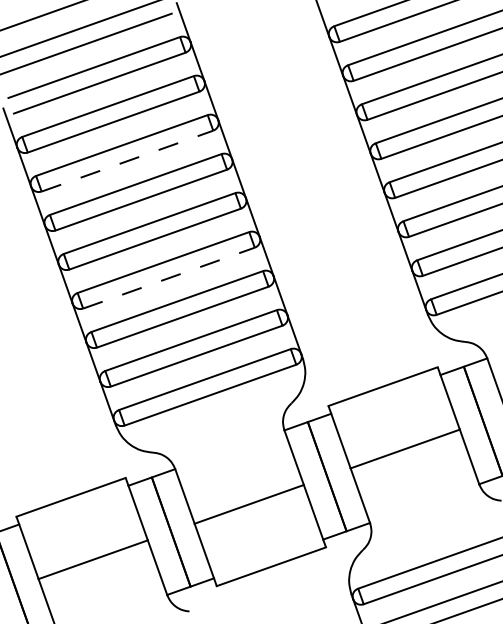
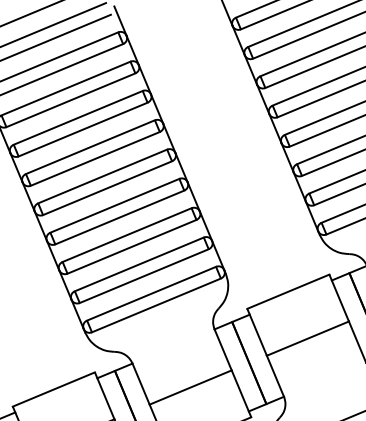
line: (127, 160) -> (83, 129), dashed -> solid
line: (169, 277) -> (120, 216), dashed -> solid

